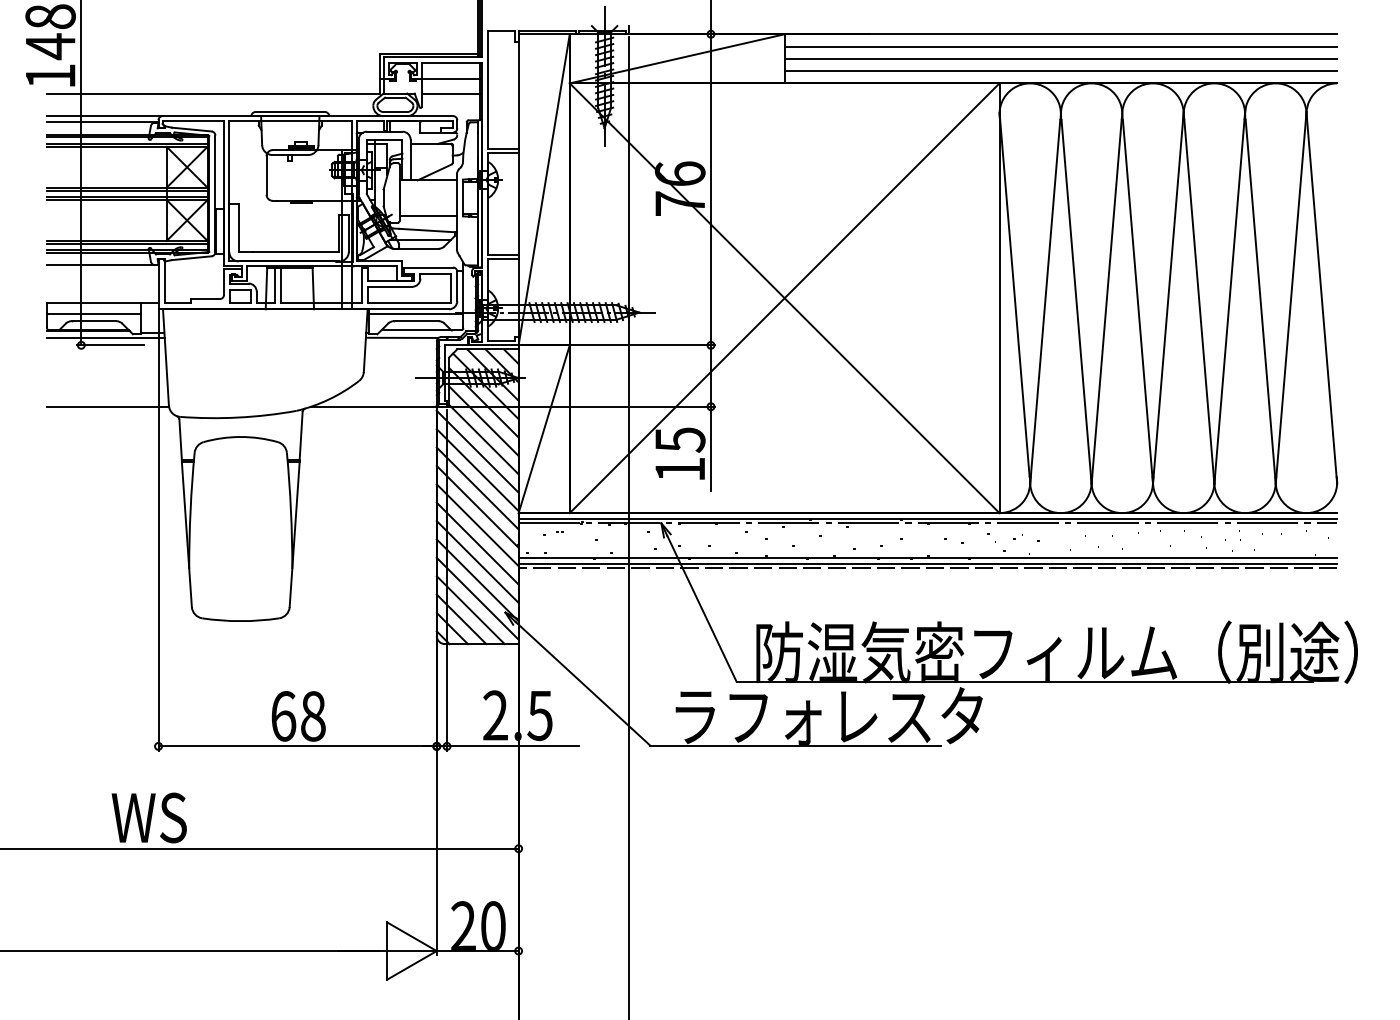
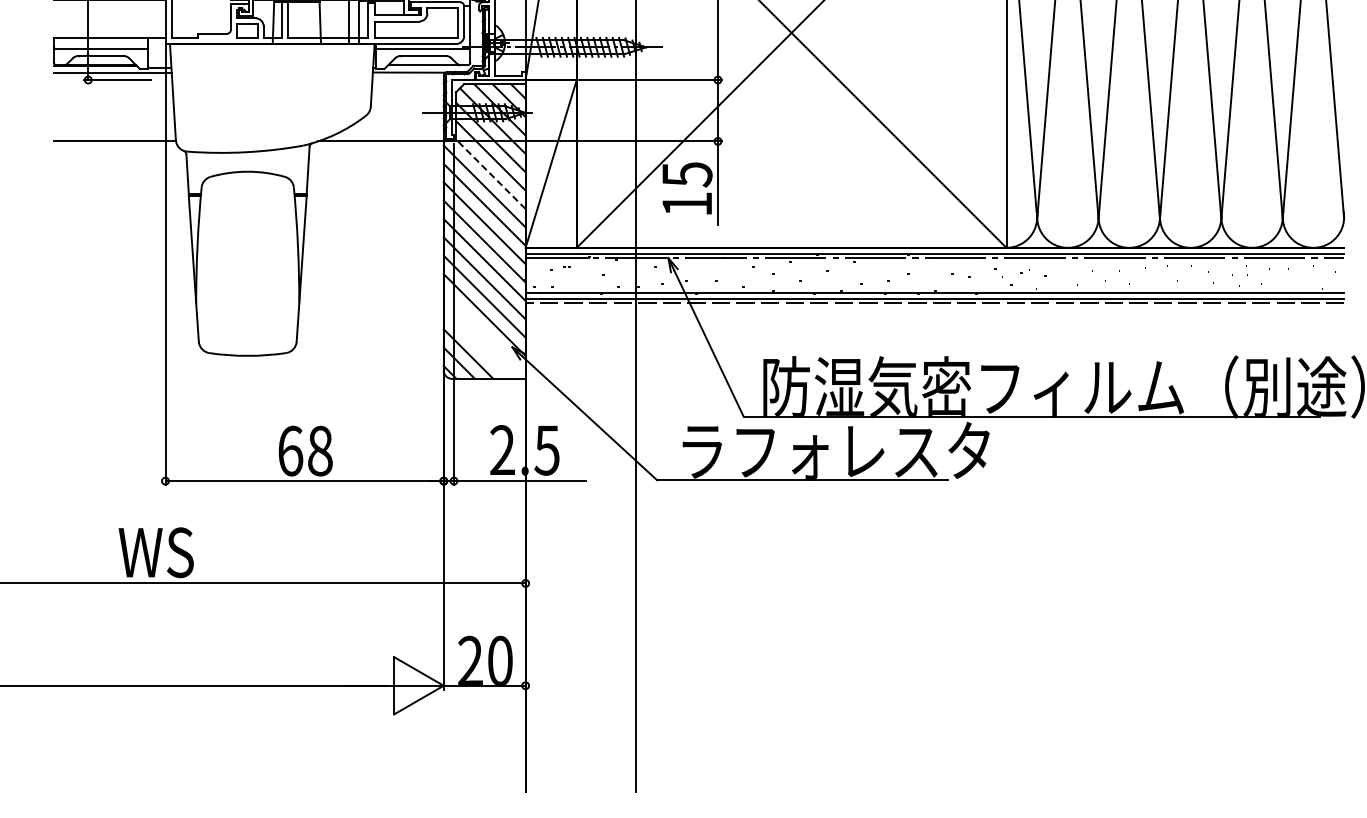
line: (483, 439) -> (490, 174), solid -> dashed
line: (477, 598) -> (484, 333), removed
line: (470, 610) -> (477, 345), removed

